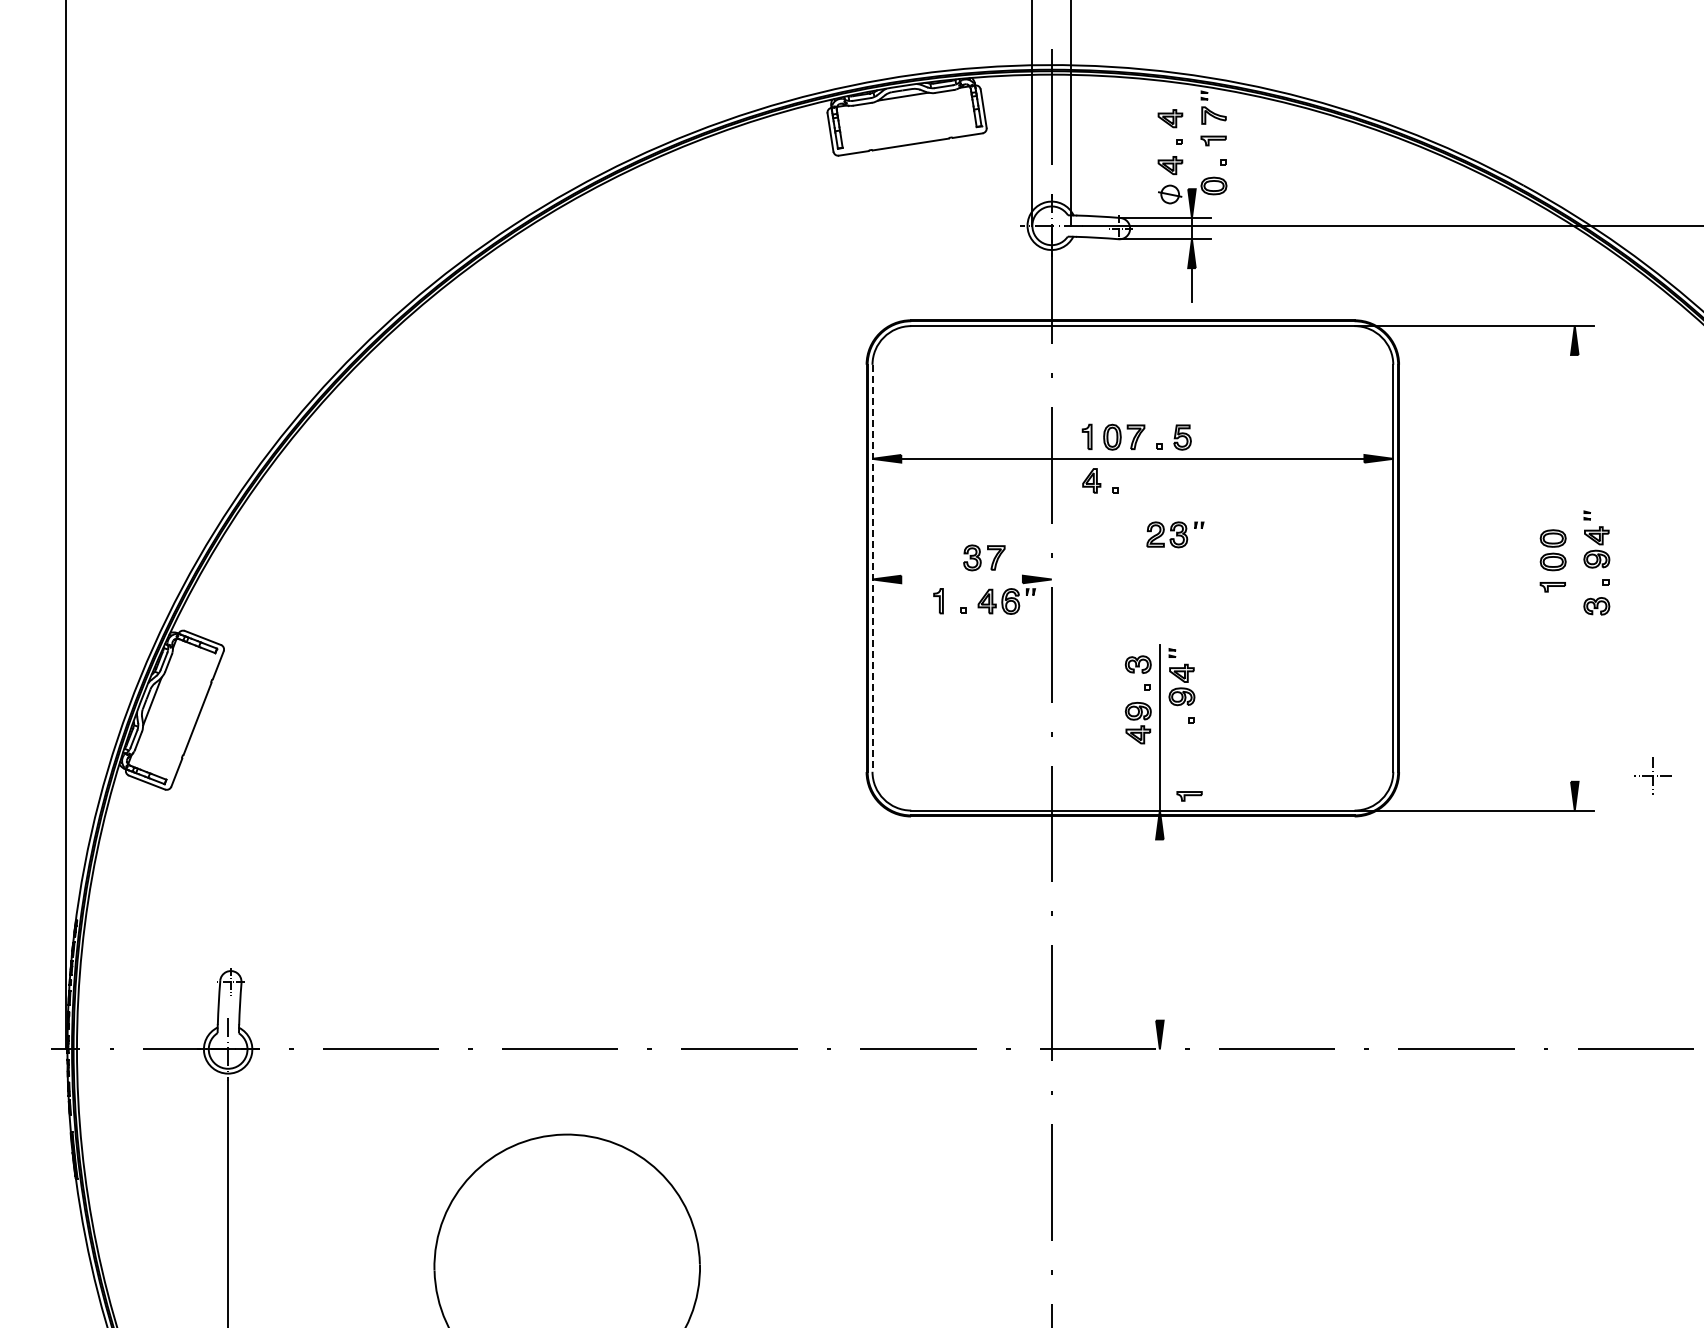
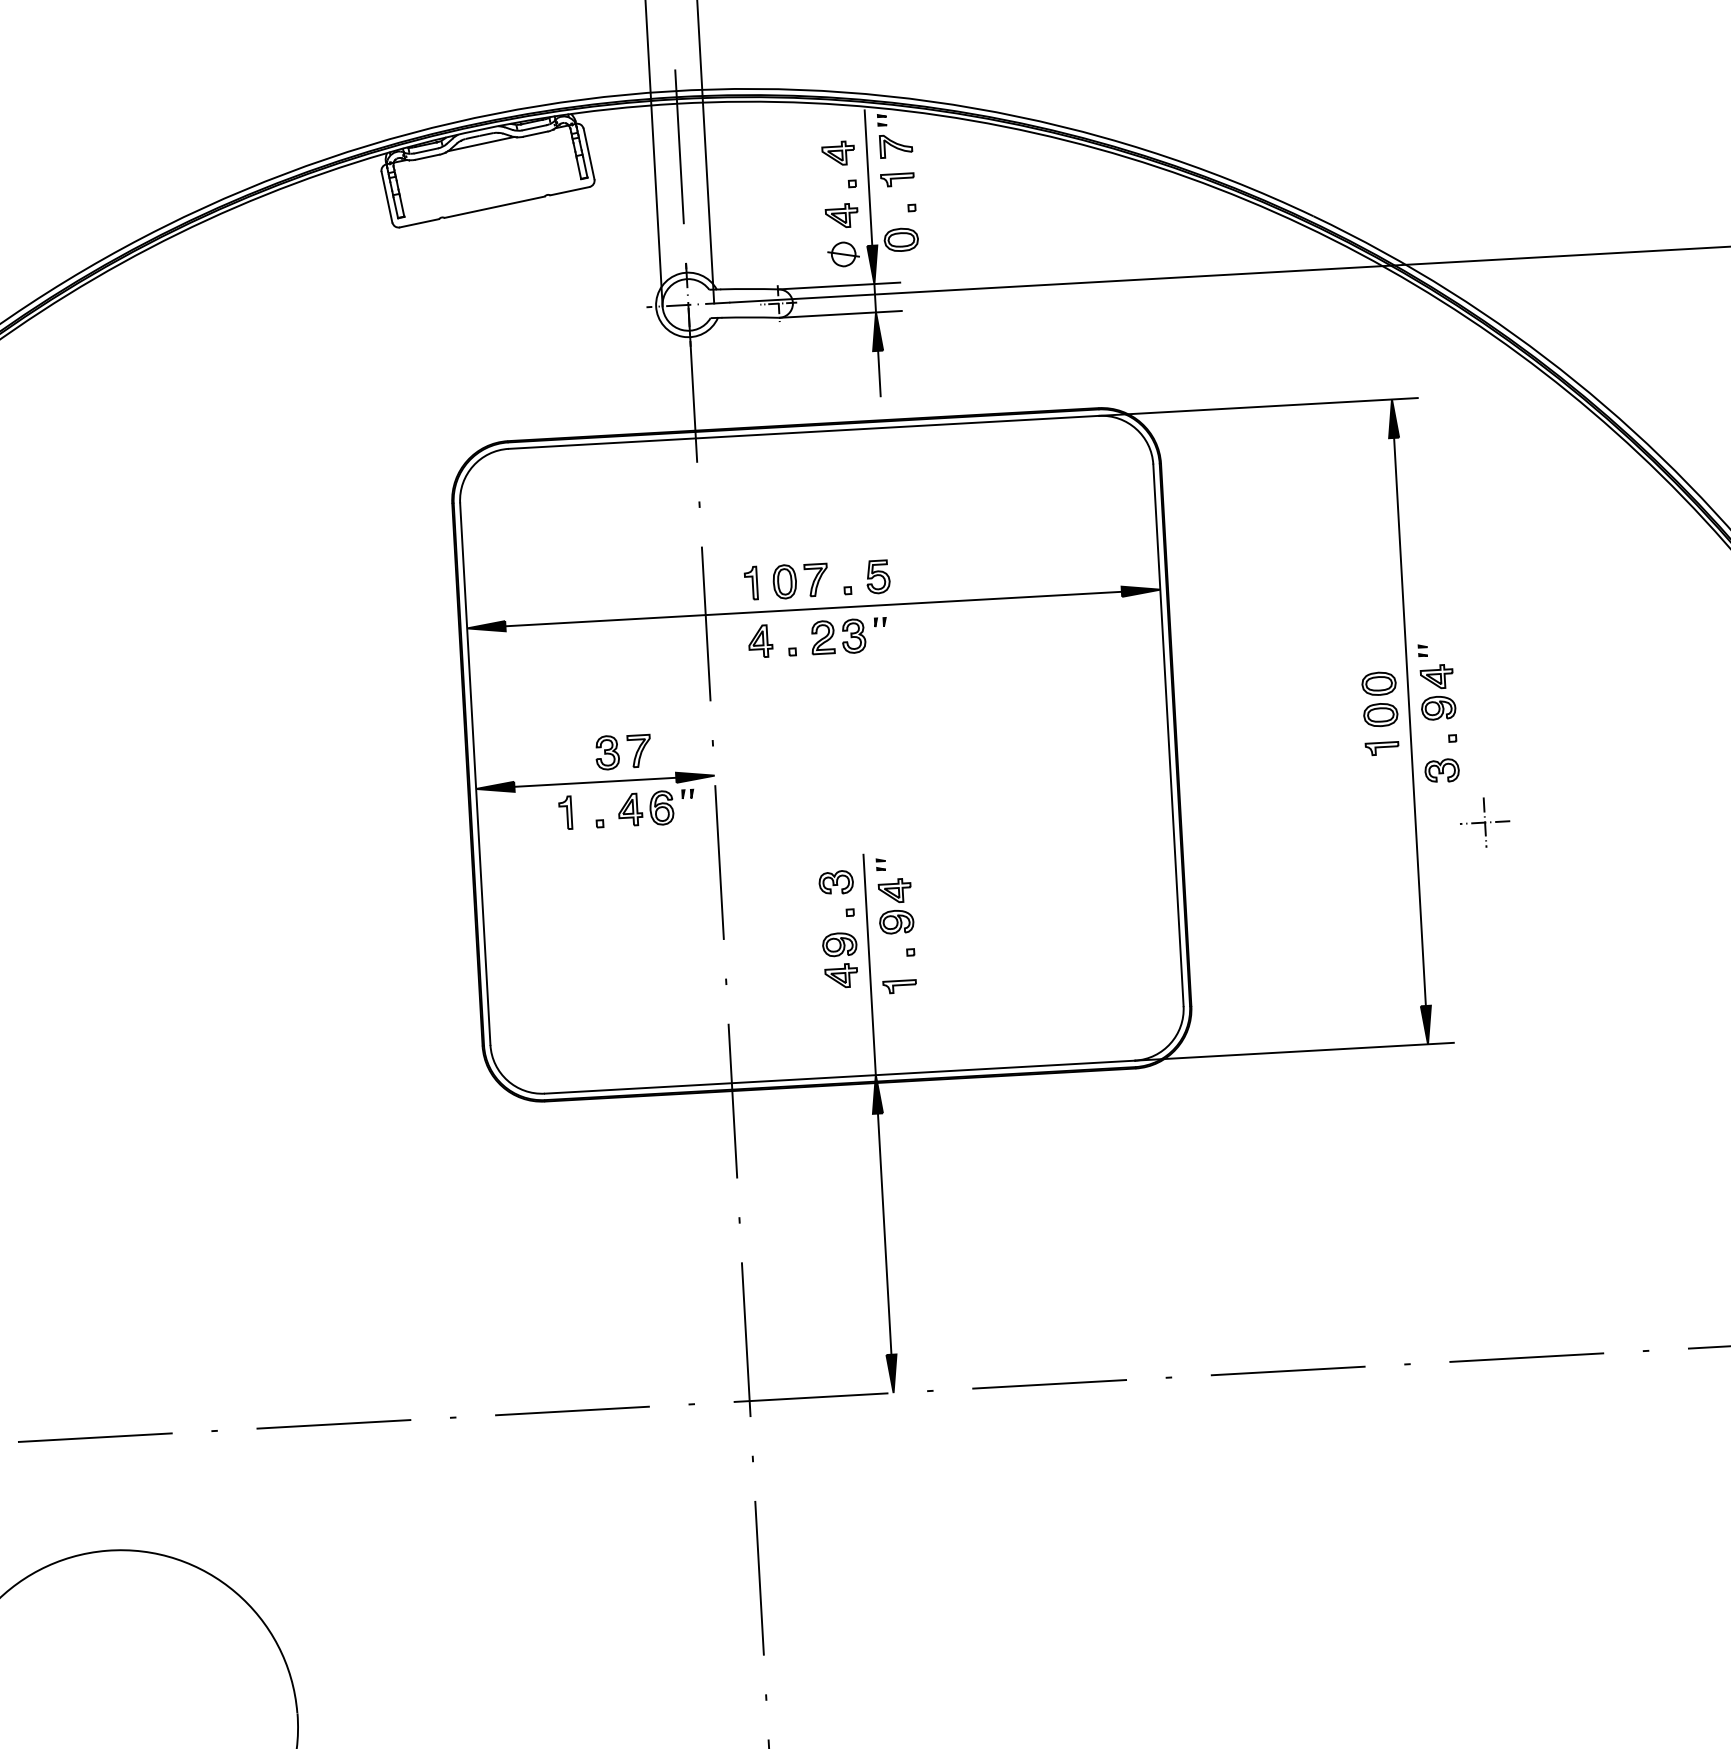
line: (1191, 138) -> (867, 178), added
part: (1175, 534) -> (849, 635), moved
line: (1574, 567) -> (1409, 720), added
line: (872, 568) -> (475, 774), dashed -> solid
line: (961, 579) -> (594, 782), added
part: (1652, 775) -> (1484, 822), moved
part: (1189, 796) -> (899, 986), moved
line: (1159, 929) -> (884, 1233), added

